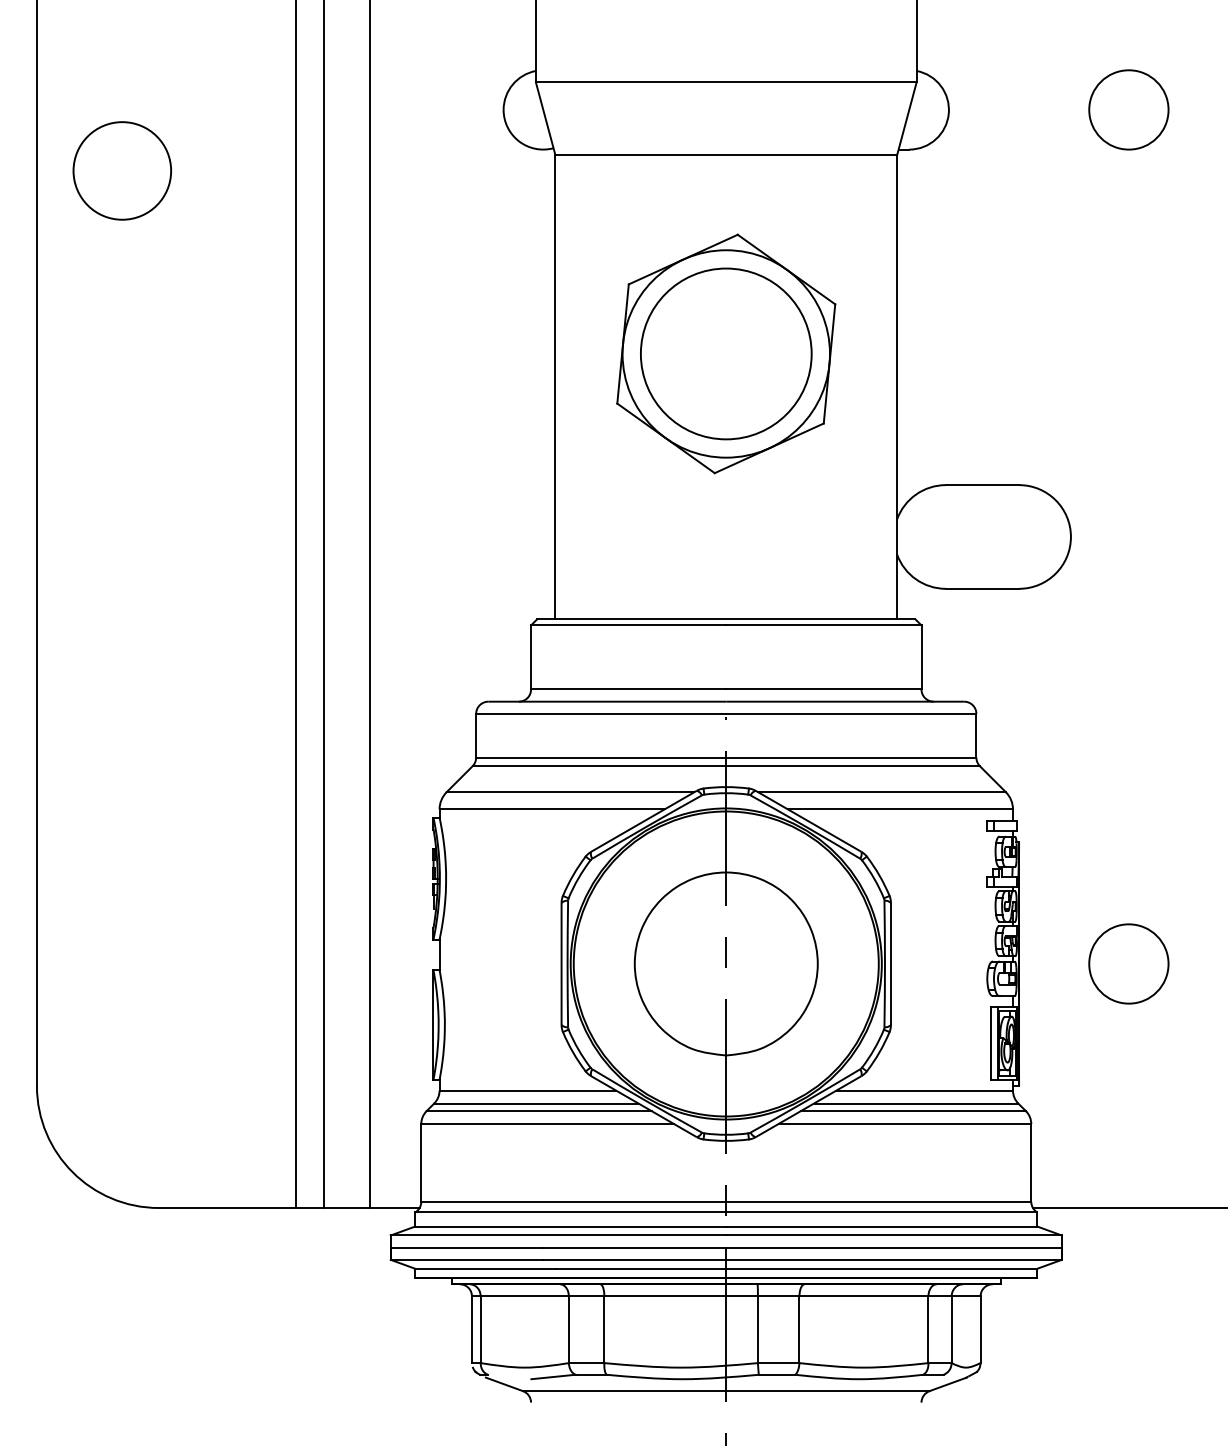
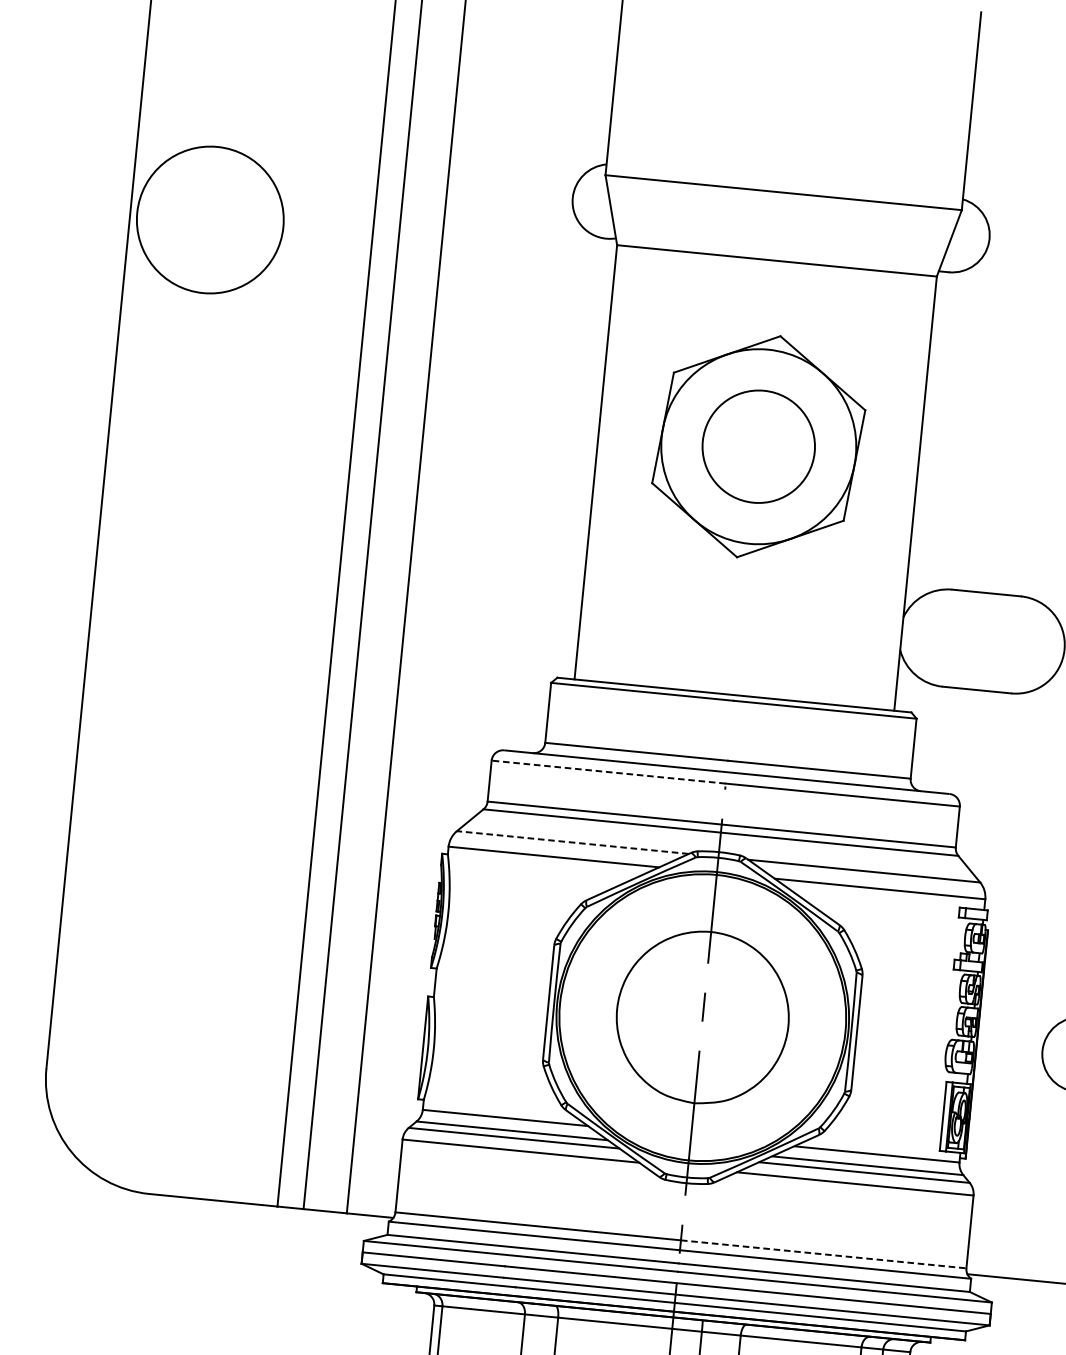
circle: (122, 170) -> (210, 219), size x1.6
circle: (725, 353) -> (758, 446), size x0.7
line: (600, 713) -> (608, 771), solid -> dashed
line: (570, 792) -> (572, 842), solid -> dashed
line: (878, 1201) -> (823, 1253), solid -> dashed

